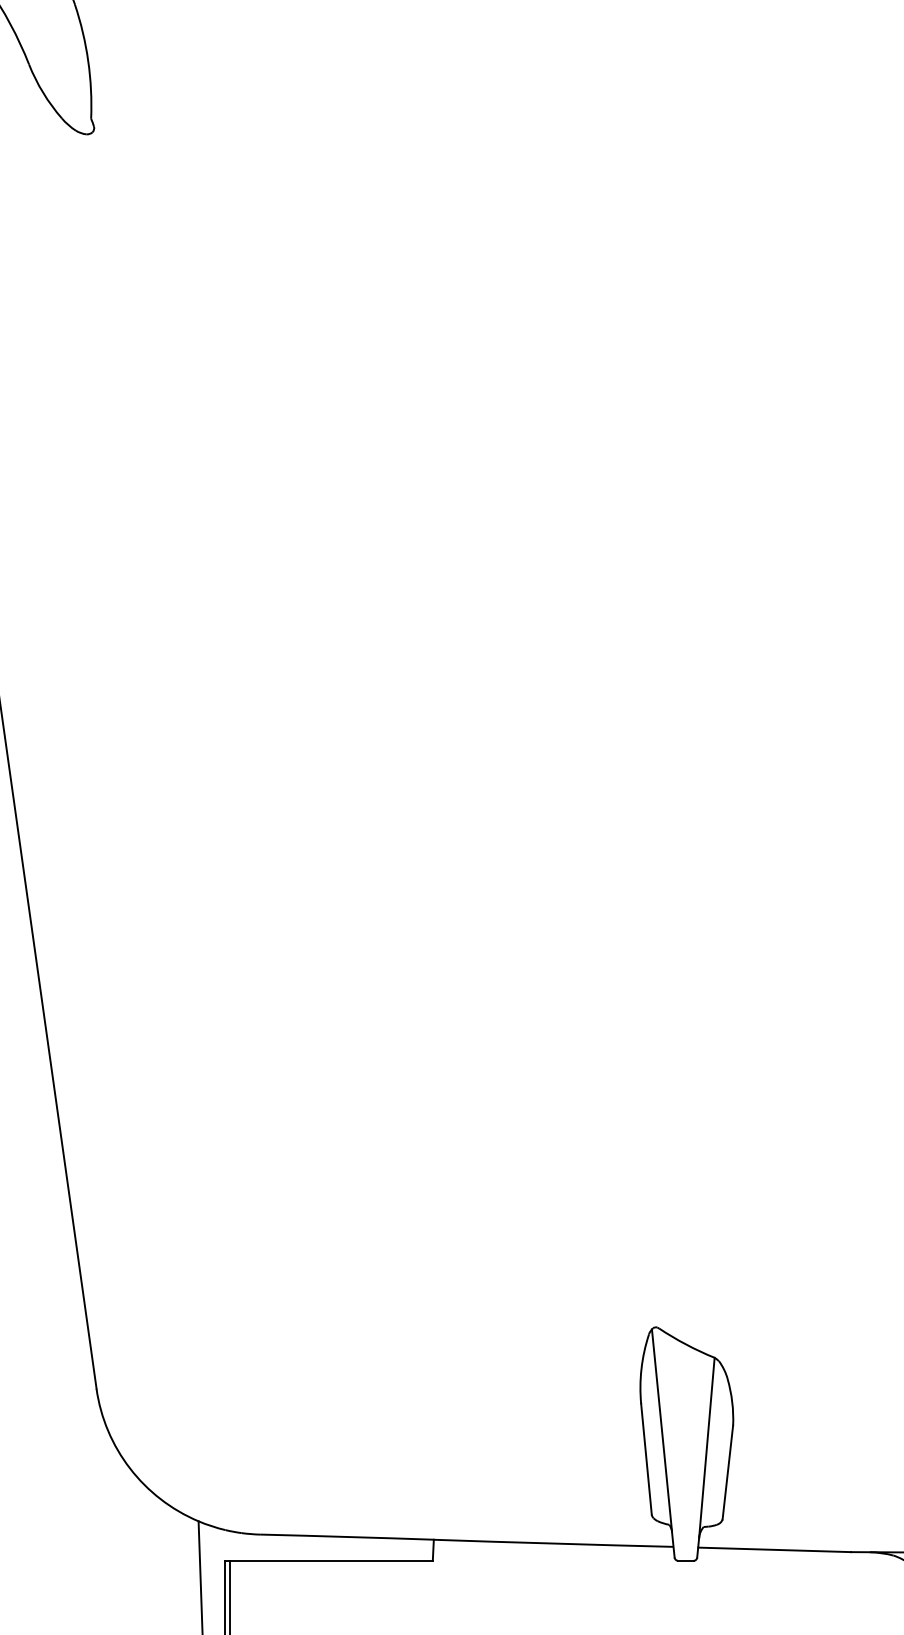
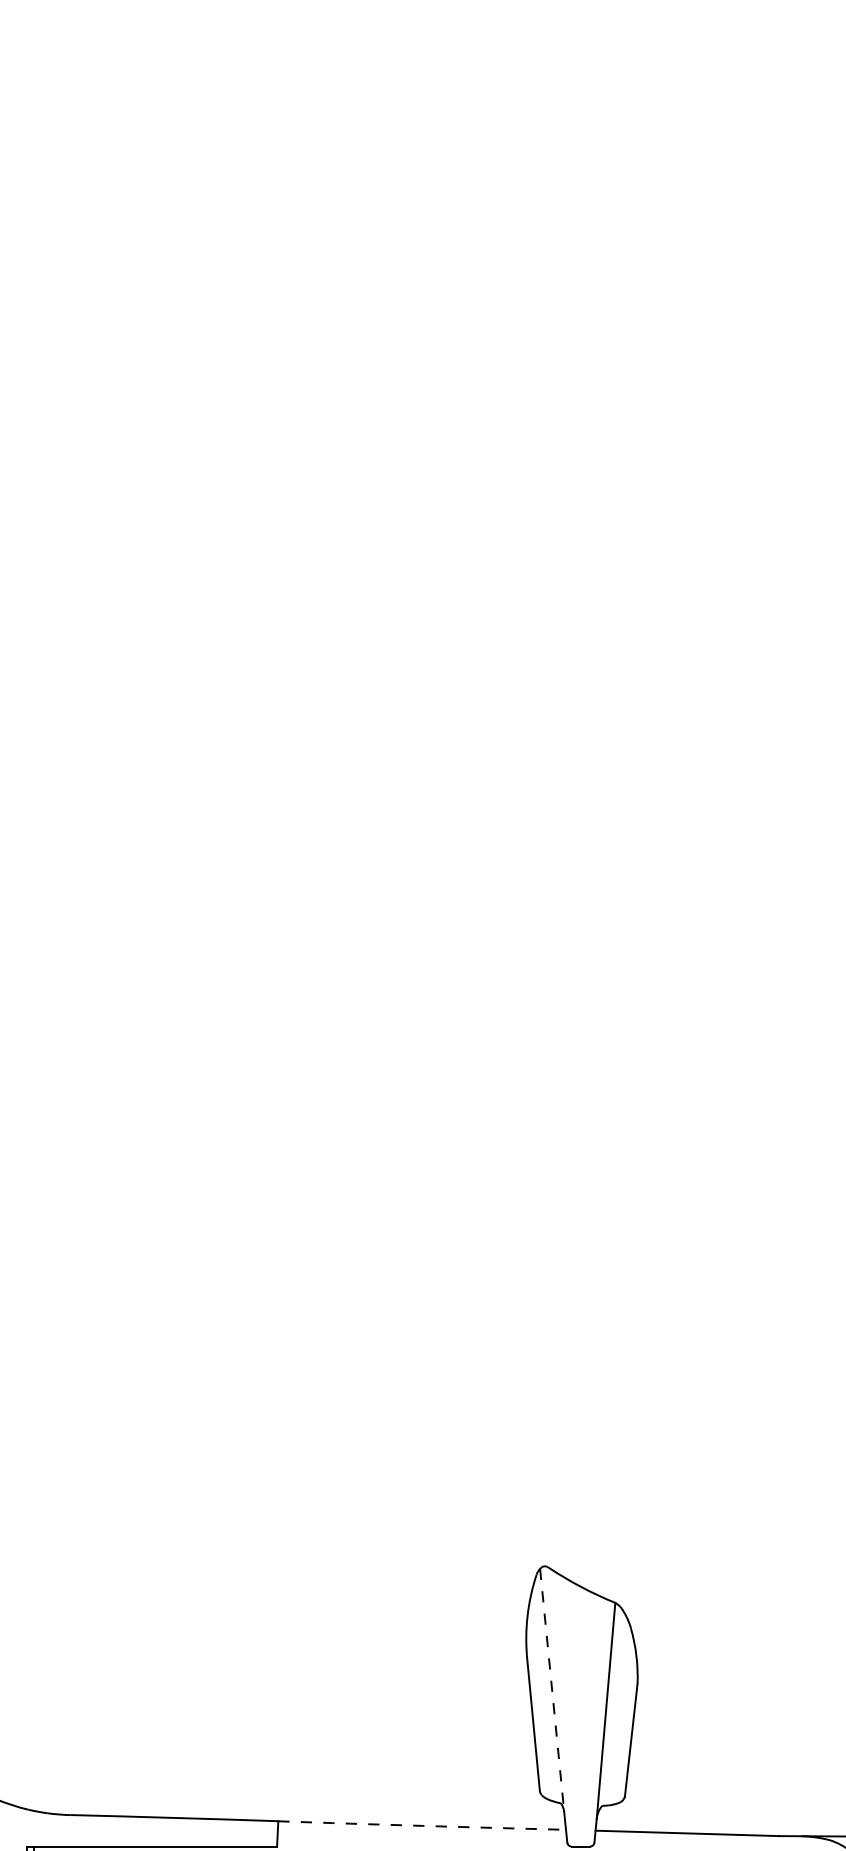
line: (662, 1430) -> (552, 1690), solid -> dashed
arc: (553, 1543) -> (421, 1825), solid -> dashed

